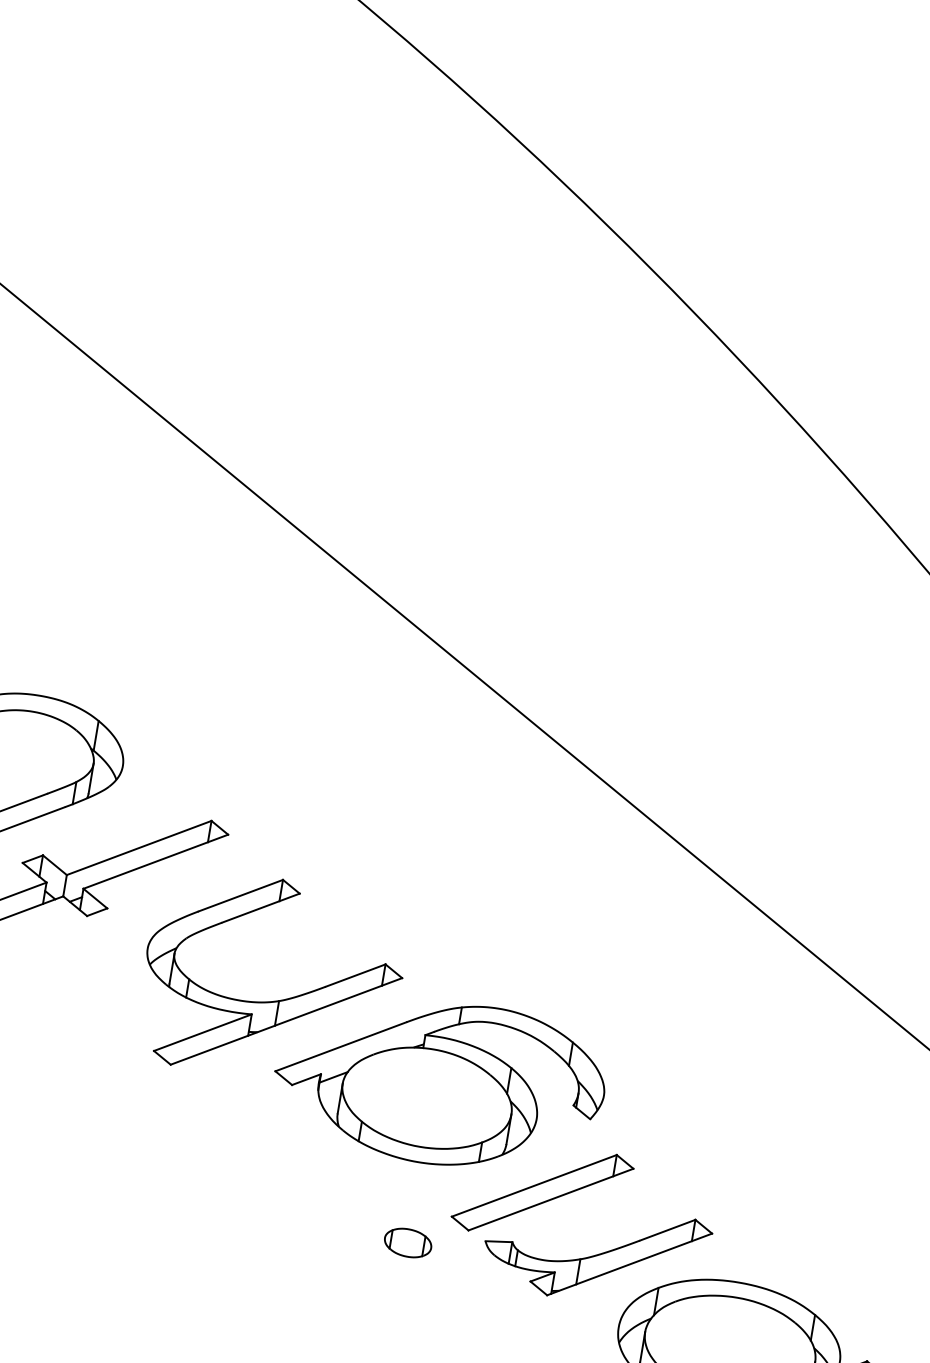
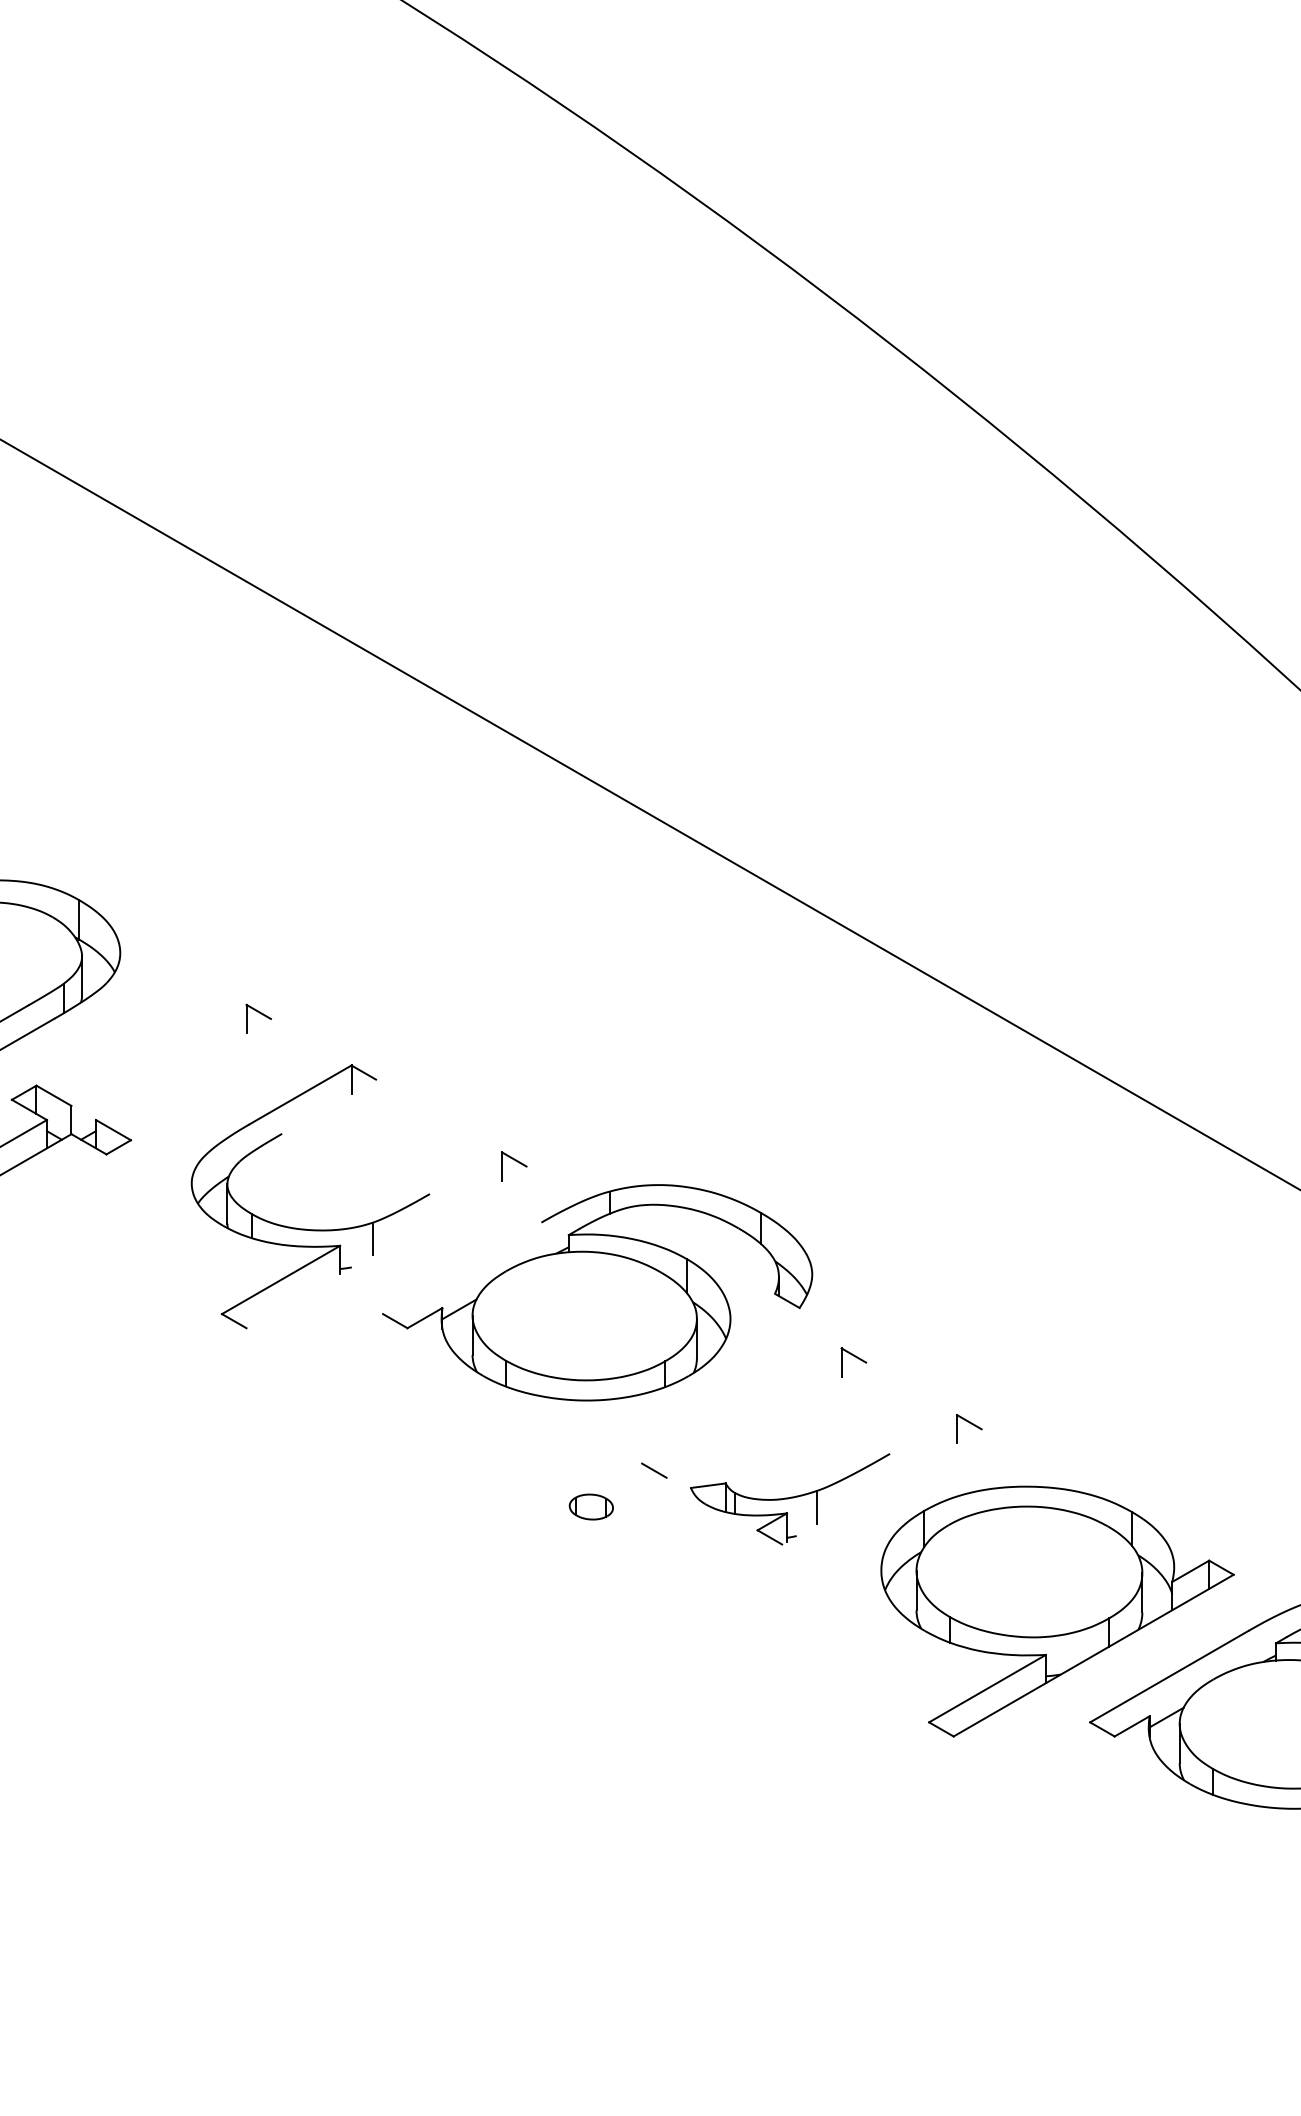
line: (138, 847) -> (158, 1054), removed
line: (155, 861) -> (182, 1069), removed
line: (261, 908) -> (329, 1106), removed
line: (355, 975) -> (465, 1173), removed
line: (286, 1021) -> (386, 1247), removed
line: (341, 1046) -> (462, 1268), removed
line: (534, 1185) -> (741, 1405), removed
line: (551, 1199) -> (766, 1419), removed
line: (667, 1230) -> (923, 1434), removed
part: (408, 1242) -> (591, 1506), size x0.7
line: (629, 1264) -> (881, 1486), removed

